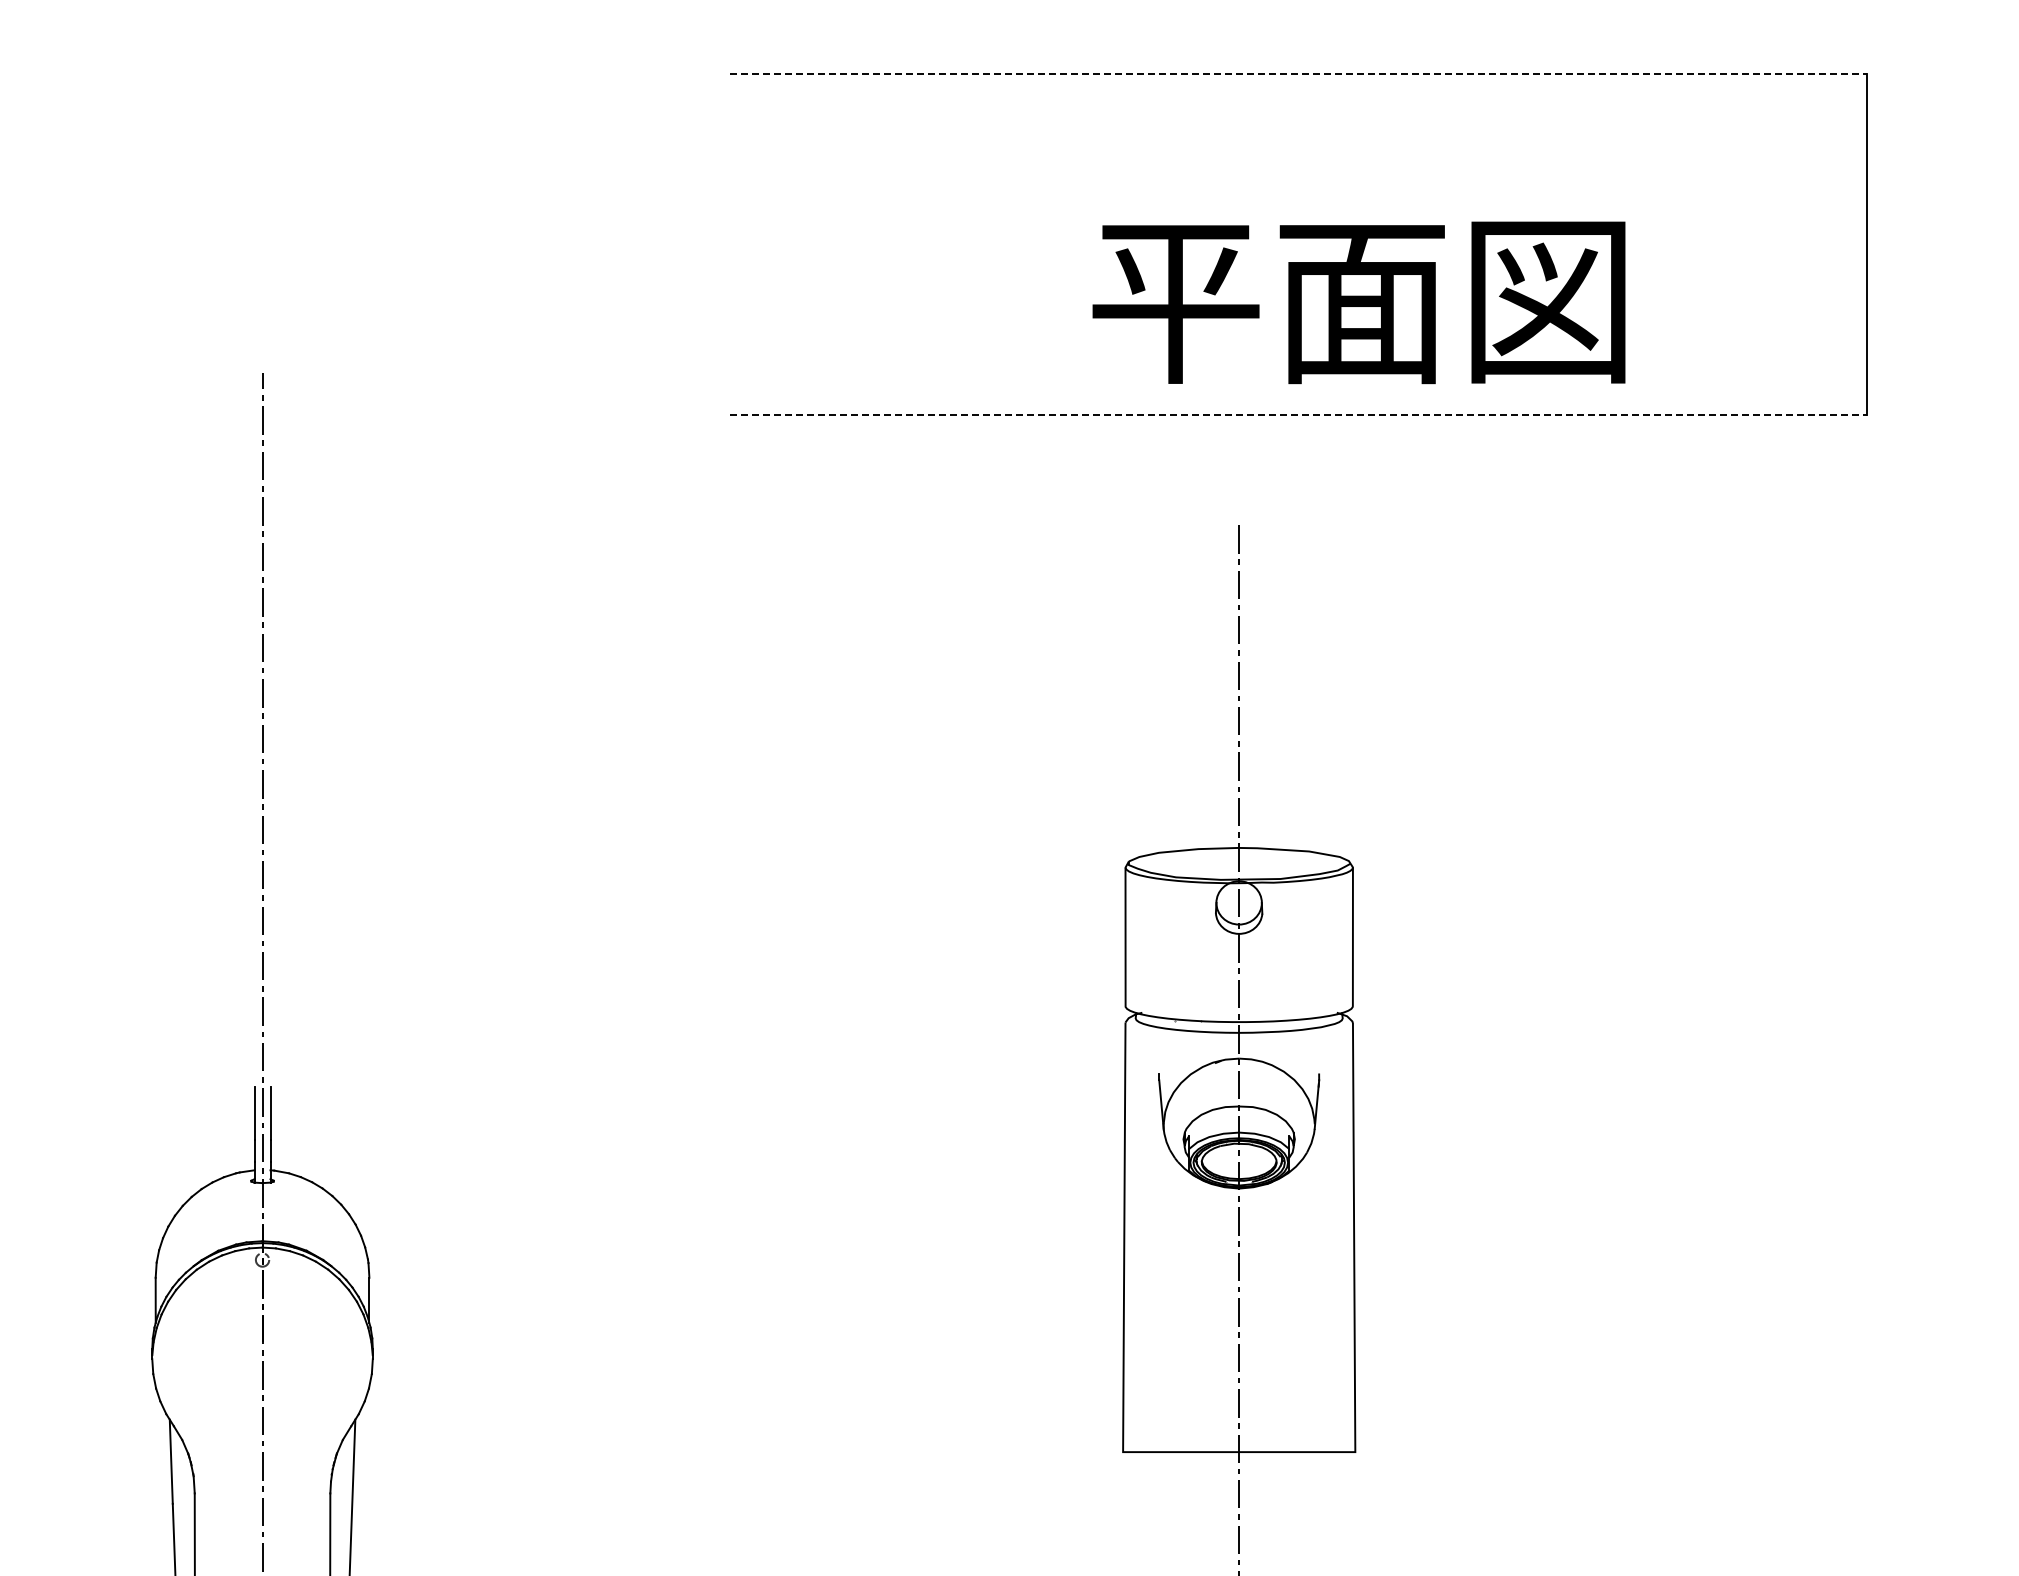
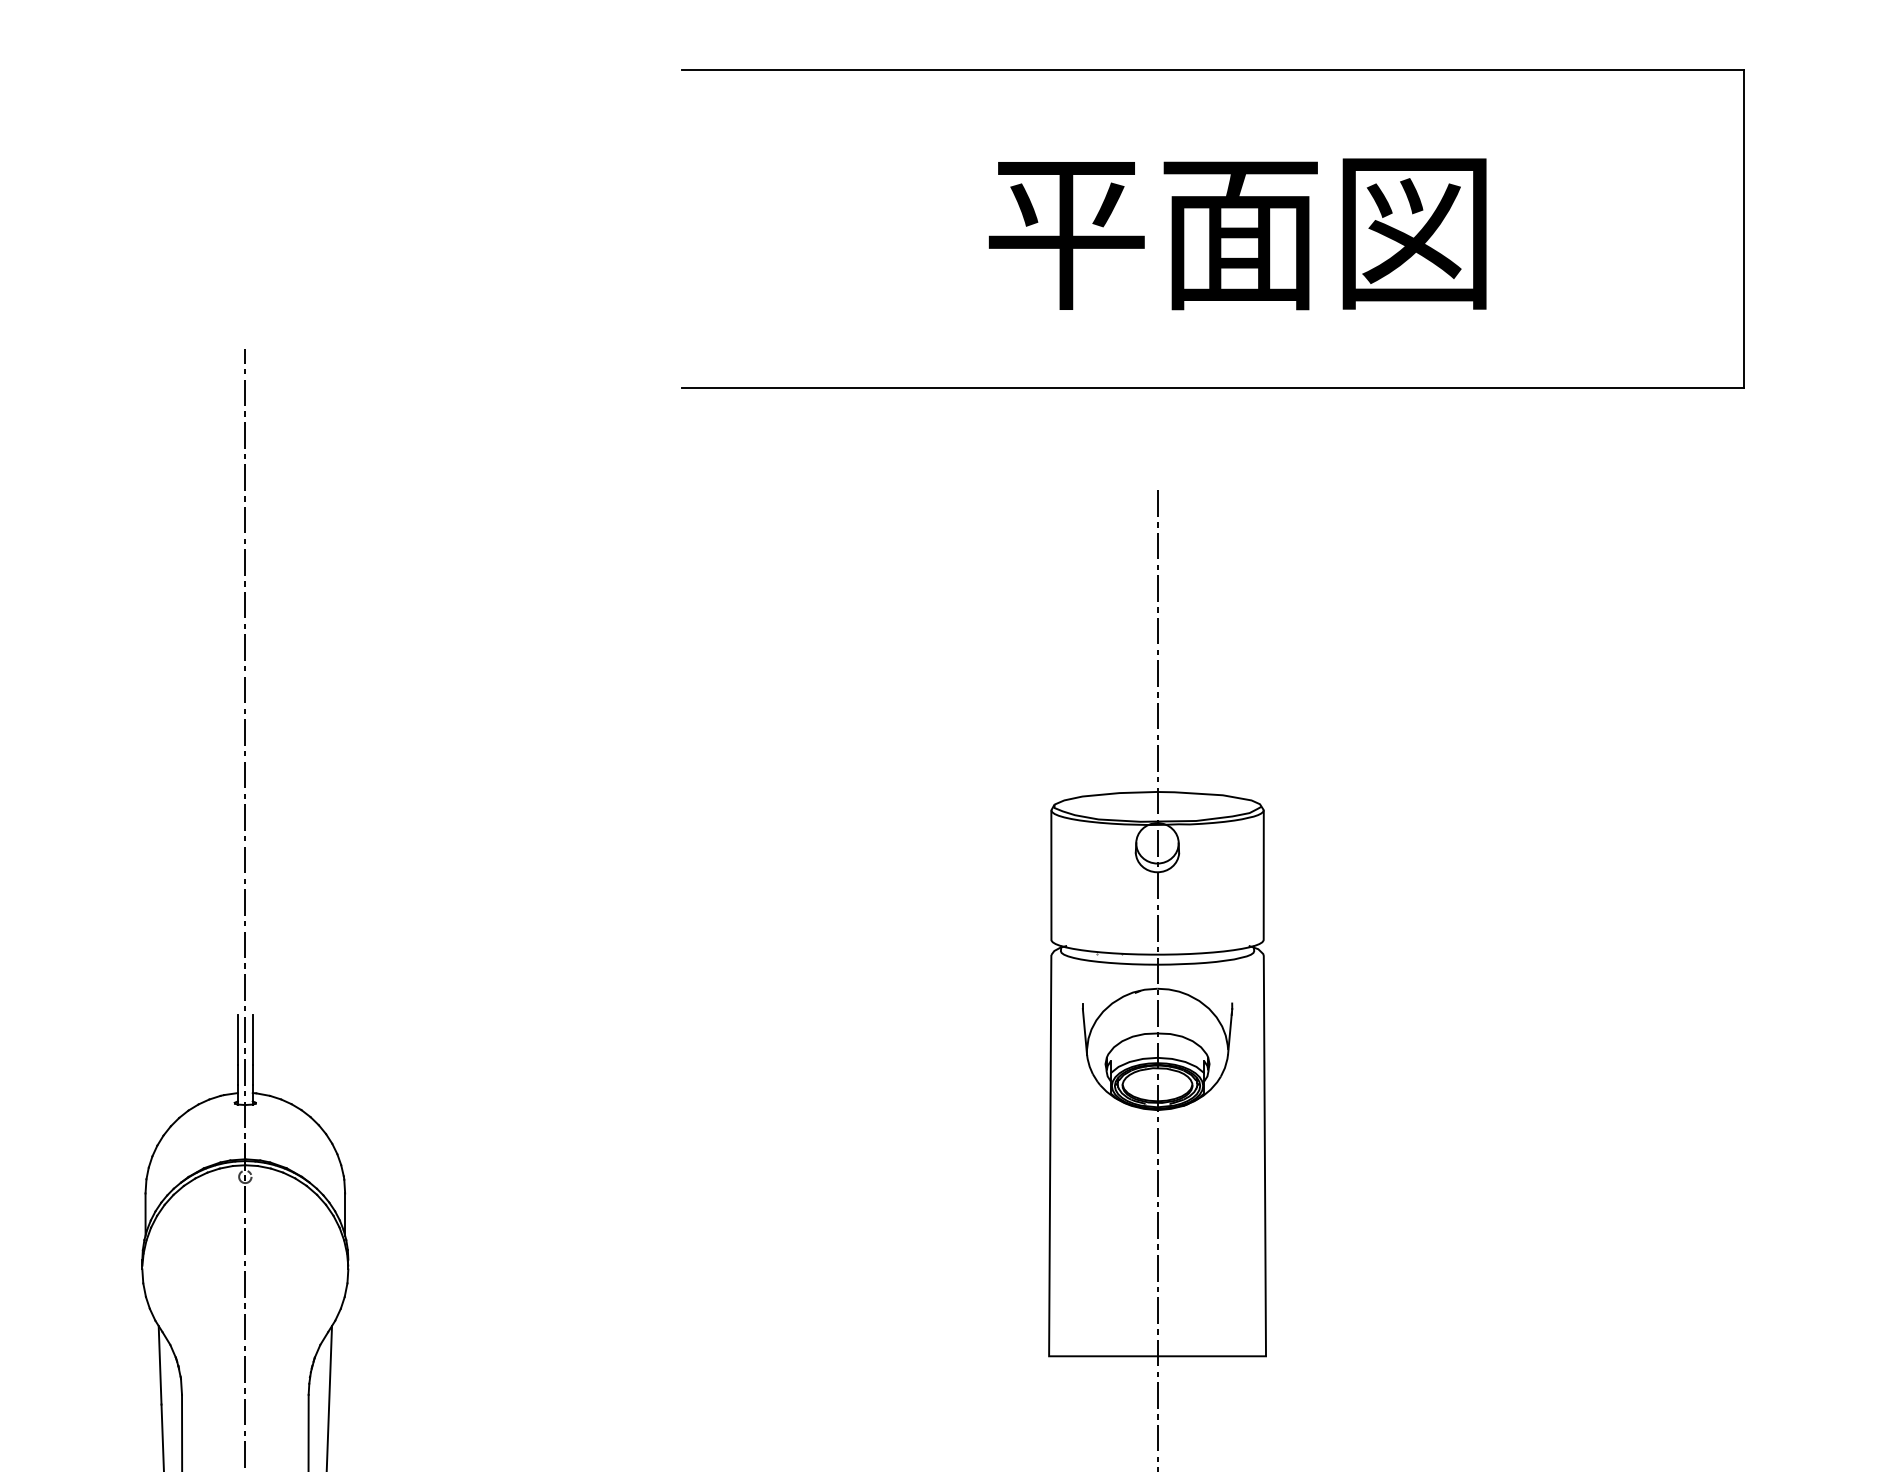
line: (1298, 74) -> (1212, 69), dashed -> solid
text: (1358, 302) -> (1237, 233), moved
line: (1298, 415) -> (1212, 388), dashed -> solid

